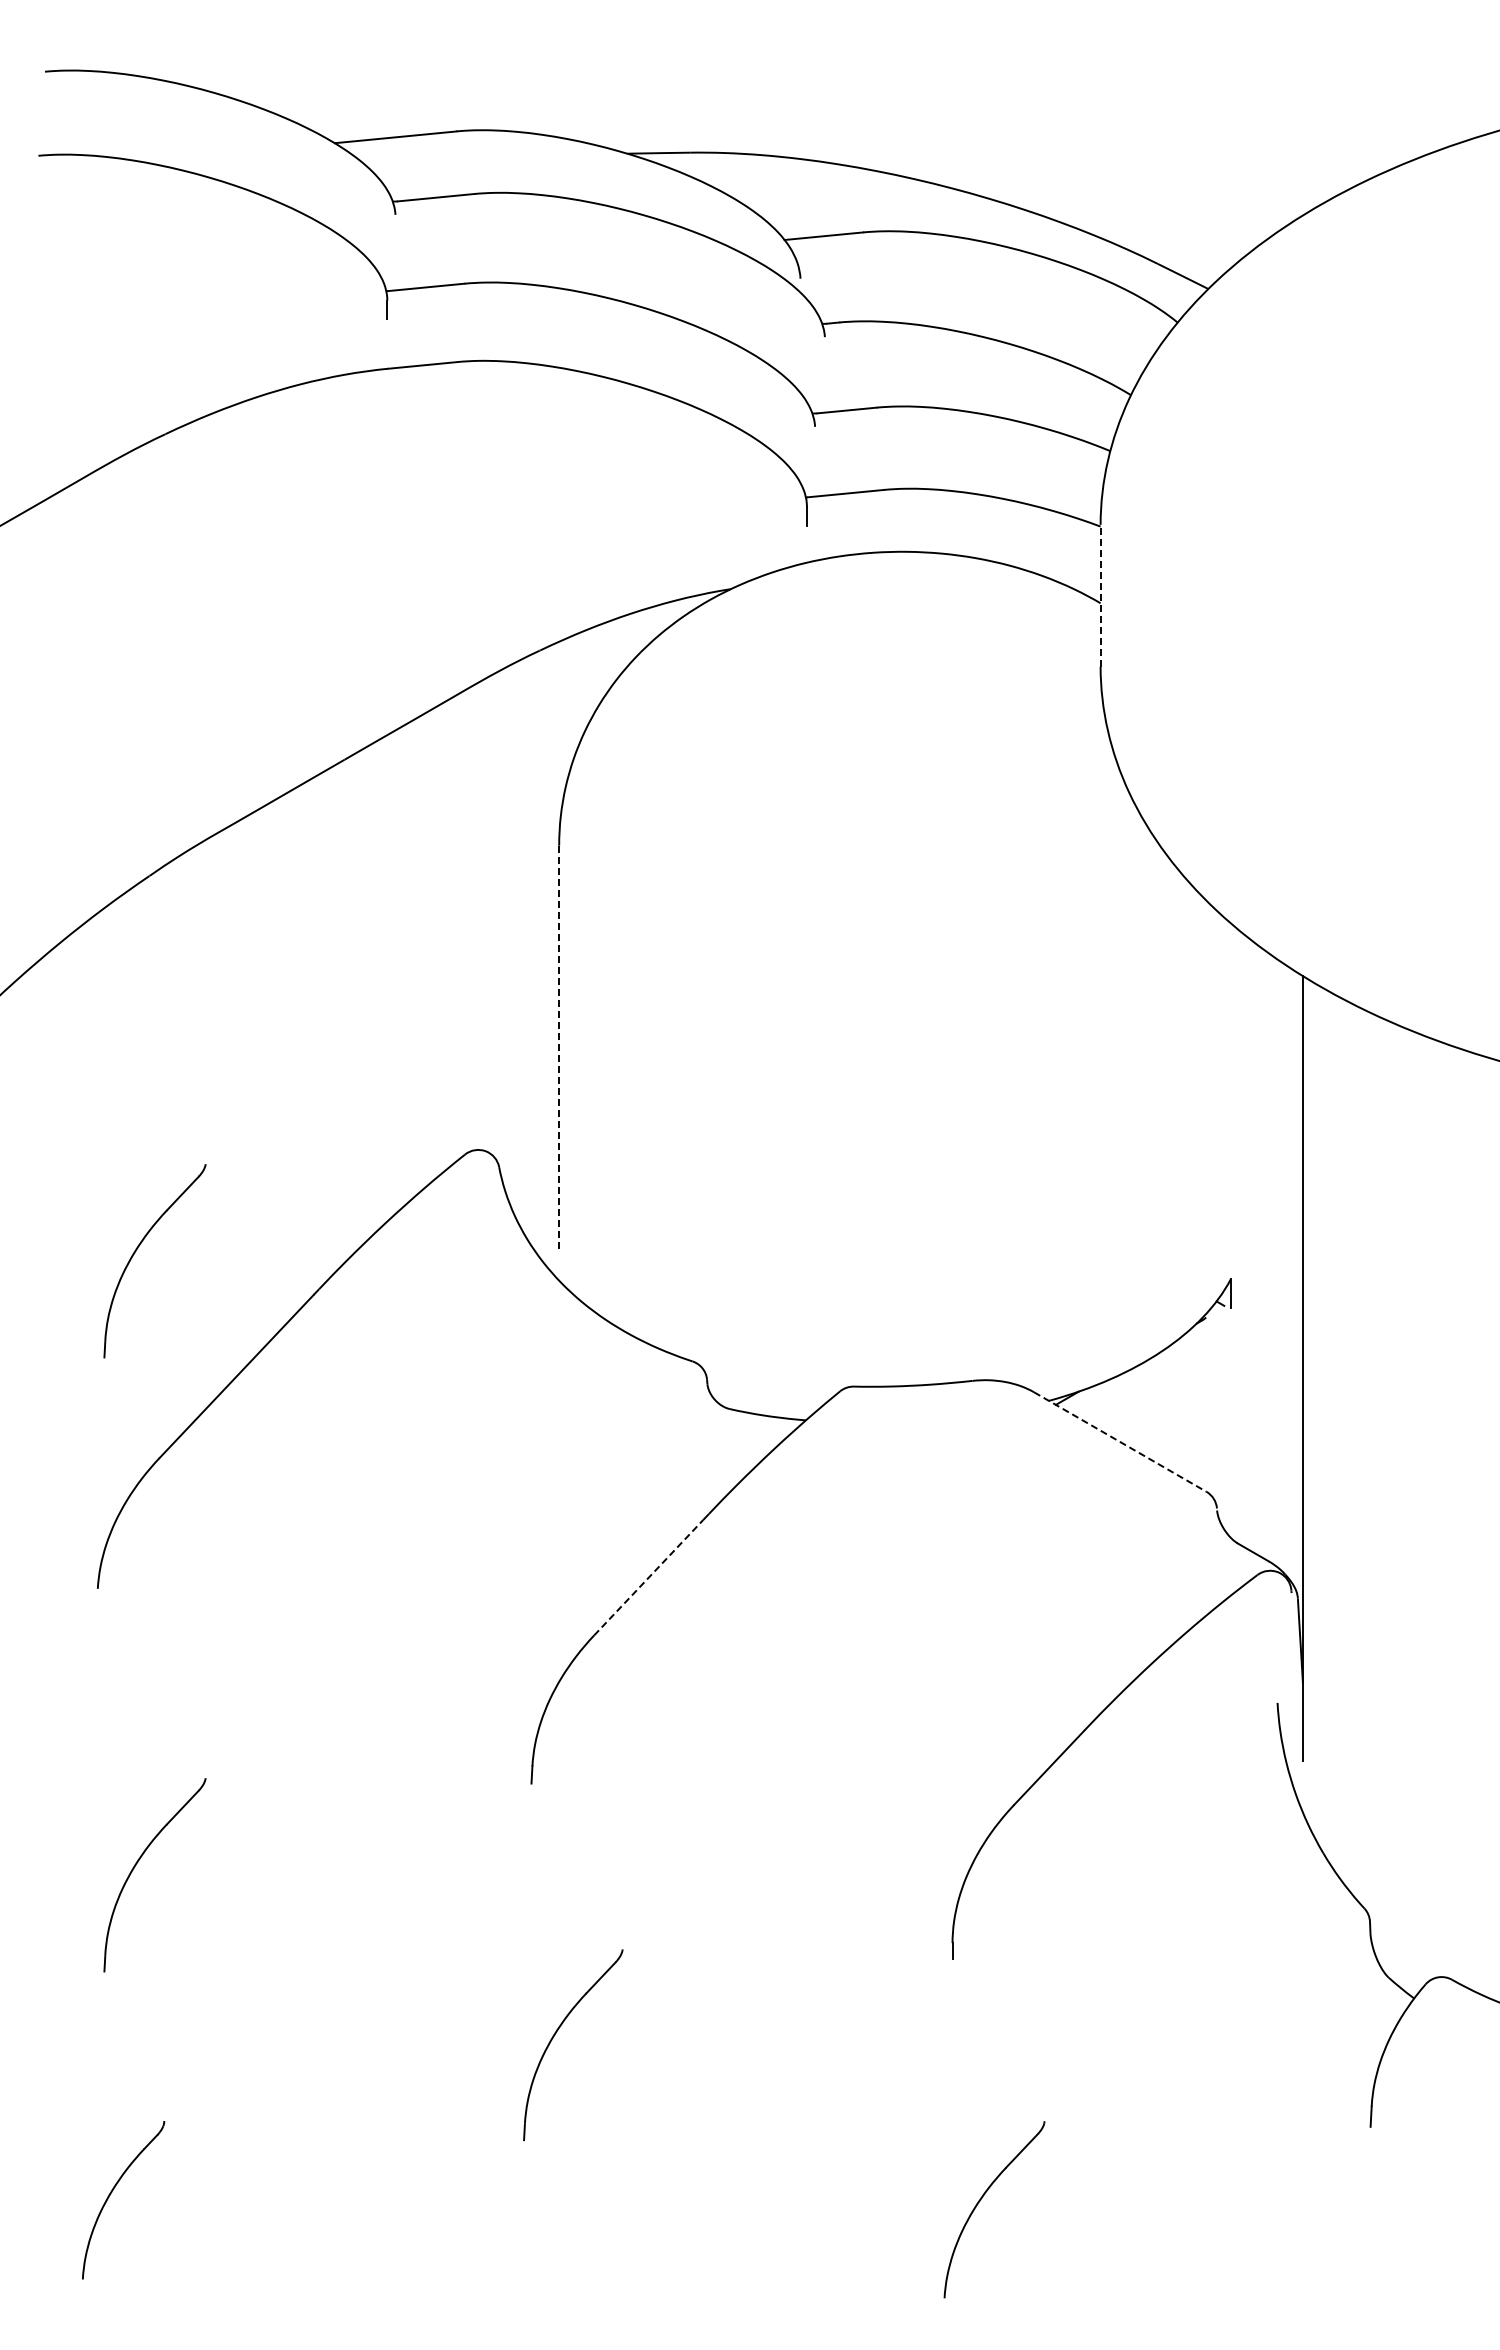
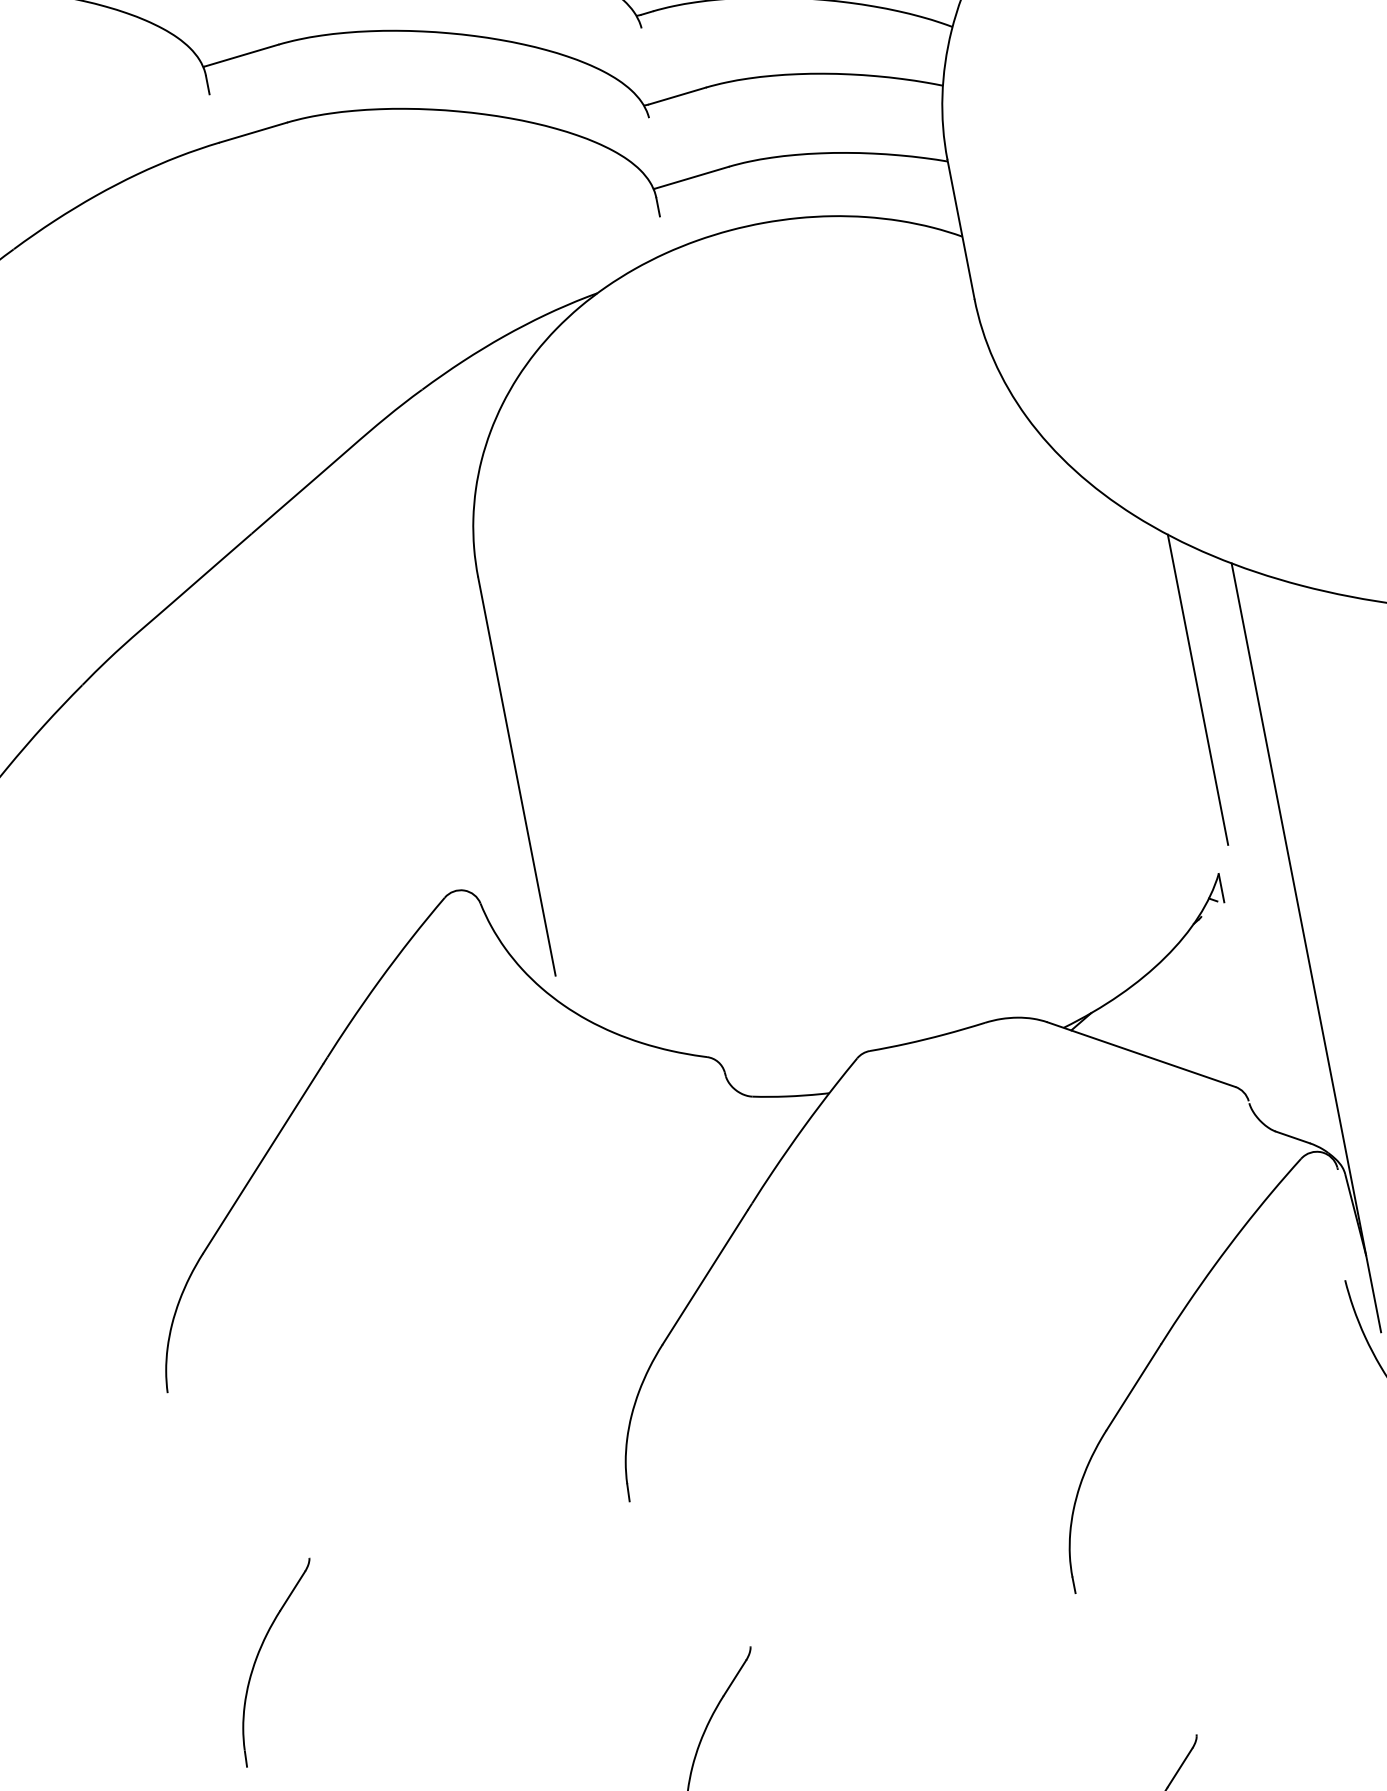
line: (1100, 595) -> (960, 229), dashed -> solid
line: (559, 1049) -> (517, 776), dashed -> solid
line: (1245, 1093) -> (1197, 689), added
part: (136, 1251) -> (141, 1055), removed
line: (1120, 1442) -> (1141, 1055), dashed -> solid
line: (649, 1577) -> (706, 1276), dashed -> solid

